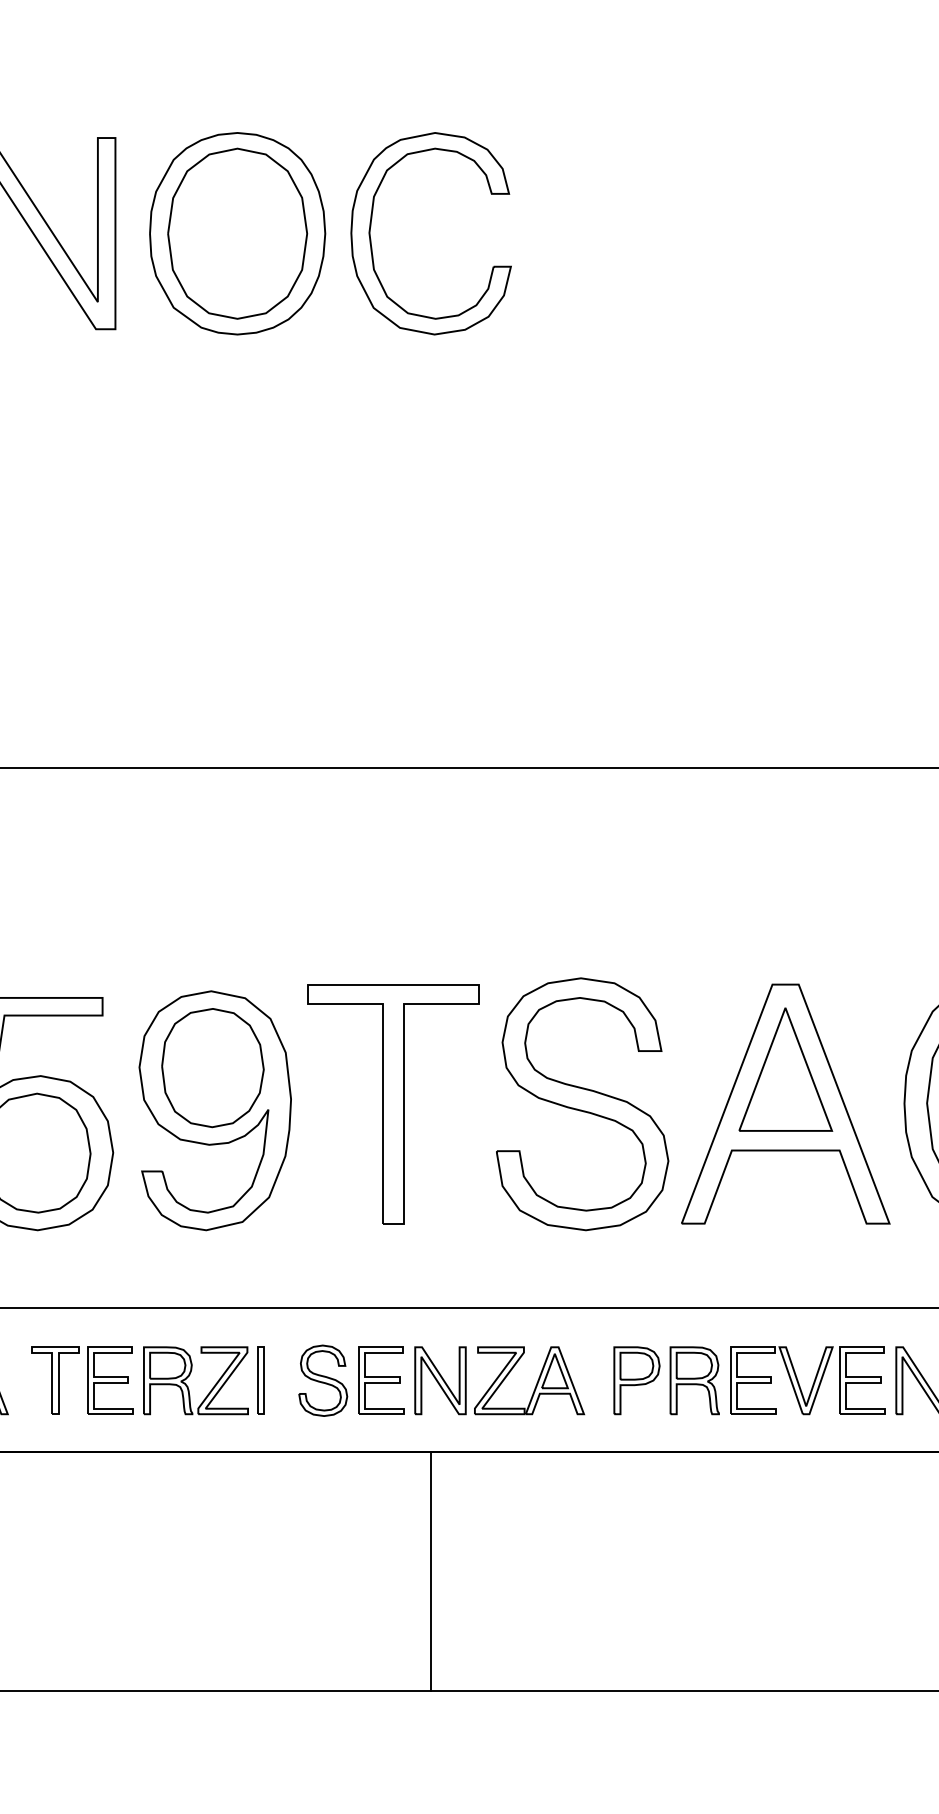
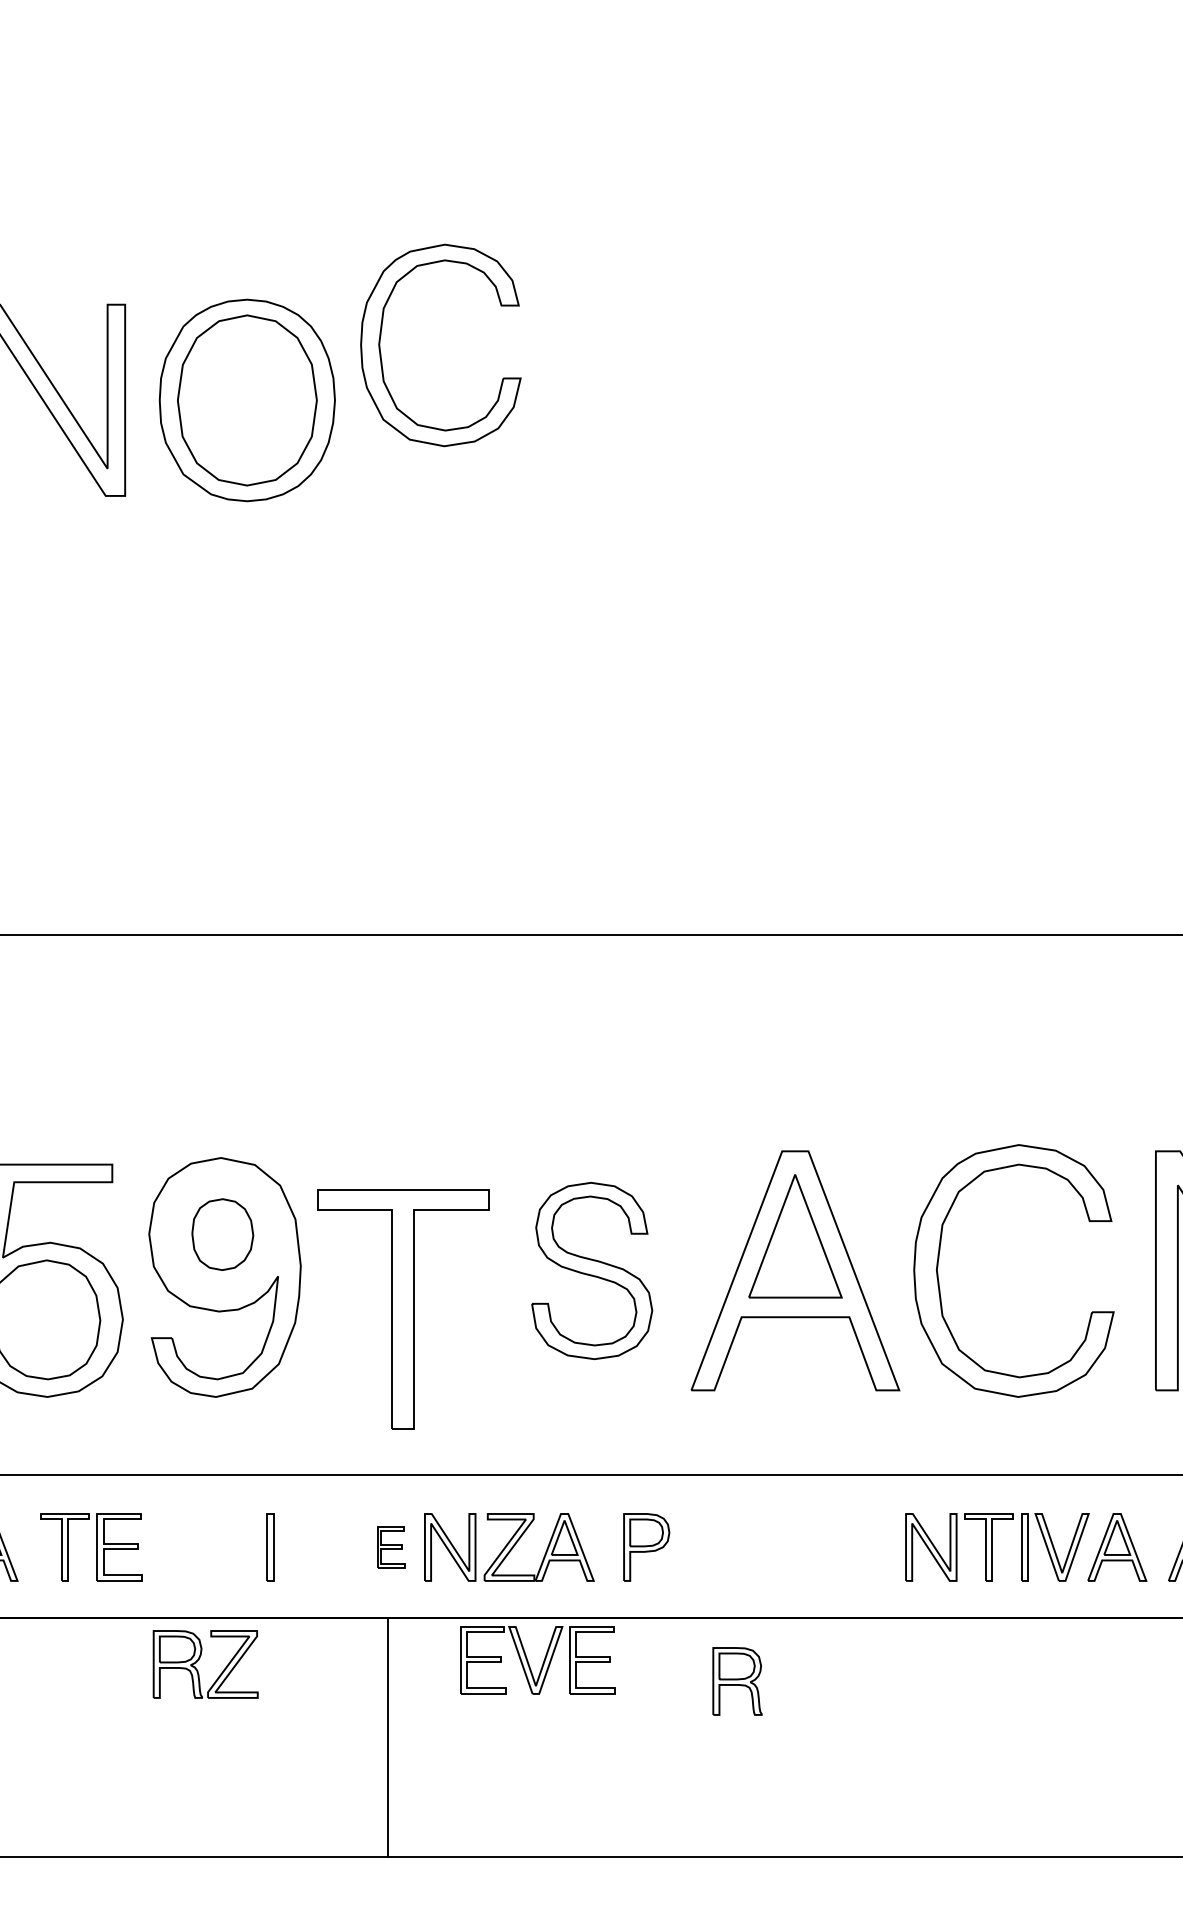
part: (371, 241) -> (381, 353), moved
part: (212, 1067) -> (222, 1234), size x0.6
part: (393, 1103) -> (403, 1309), moved
part: (581, 1103) -> (591, 1270), size x0.7
part: (190, 1374) -> (200, 1658), moved
part: (322, 1380) -> (332, 1547), removed
part: (381, 1380) -> (391, 1547), size x0.6
part: (694, 1380) -> (737, 1681), moved
part: (807, 1380) -> (537, 1660), moved
line: (430, 1570) -> (387, 1737), moved

